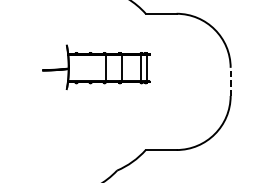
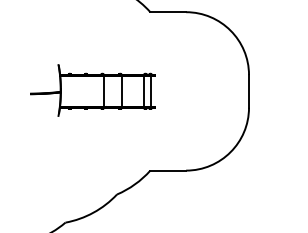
part: (96, 67) -> (92, 90), moved
line: (231, 81) -> (249, 90), dashed -> solid

